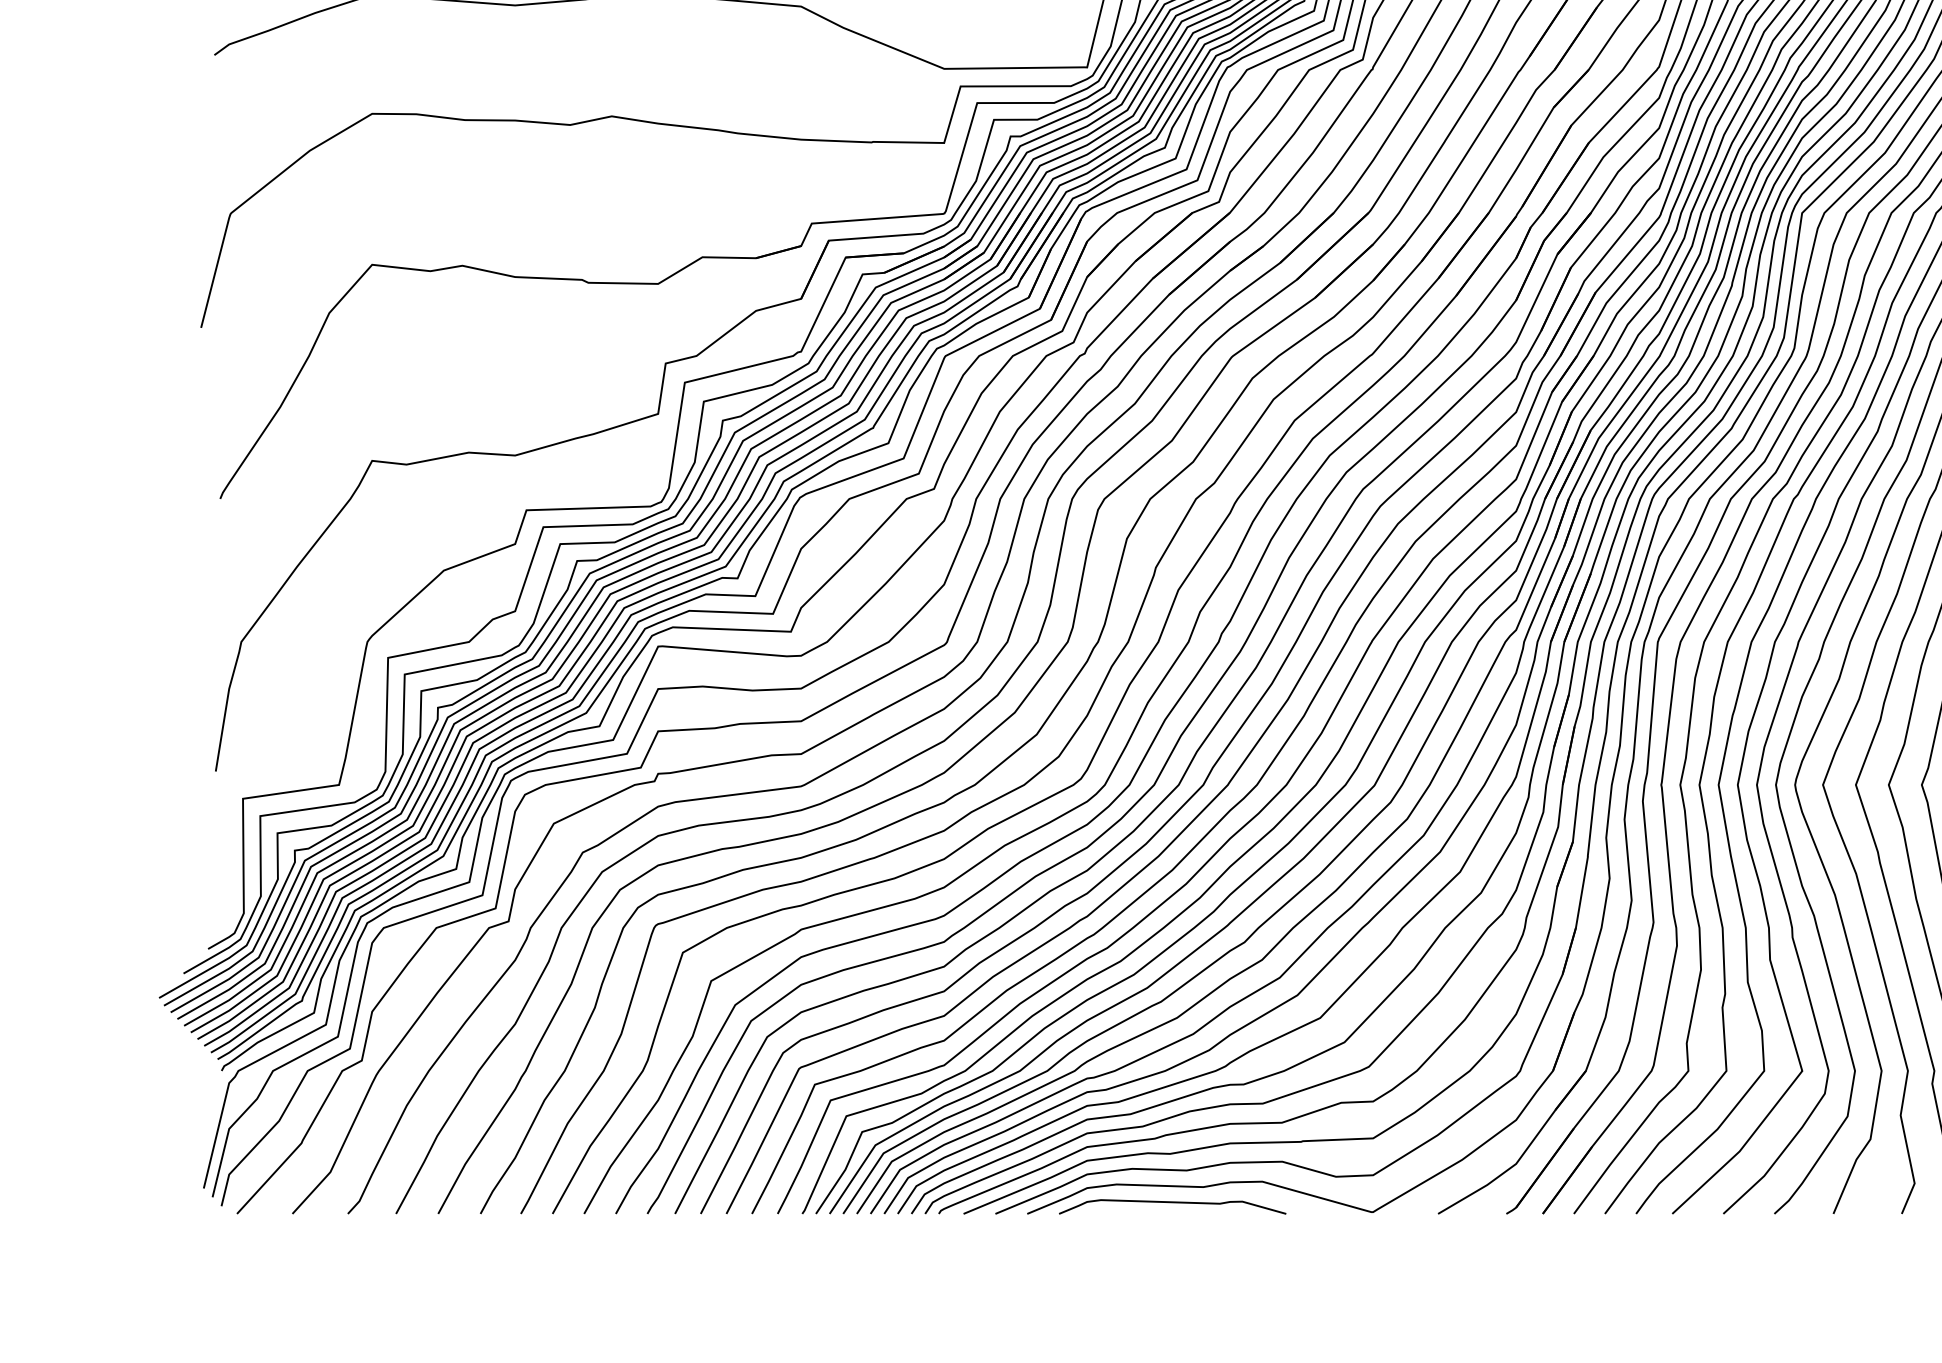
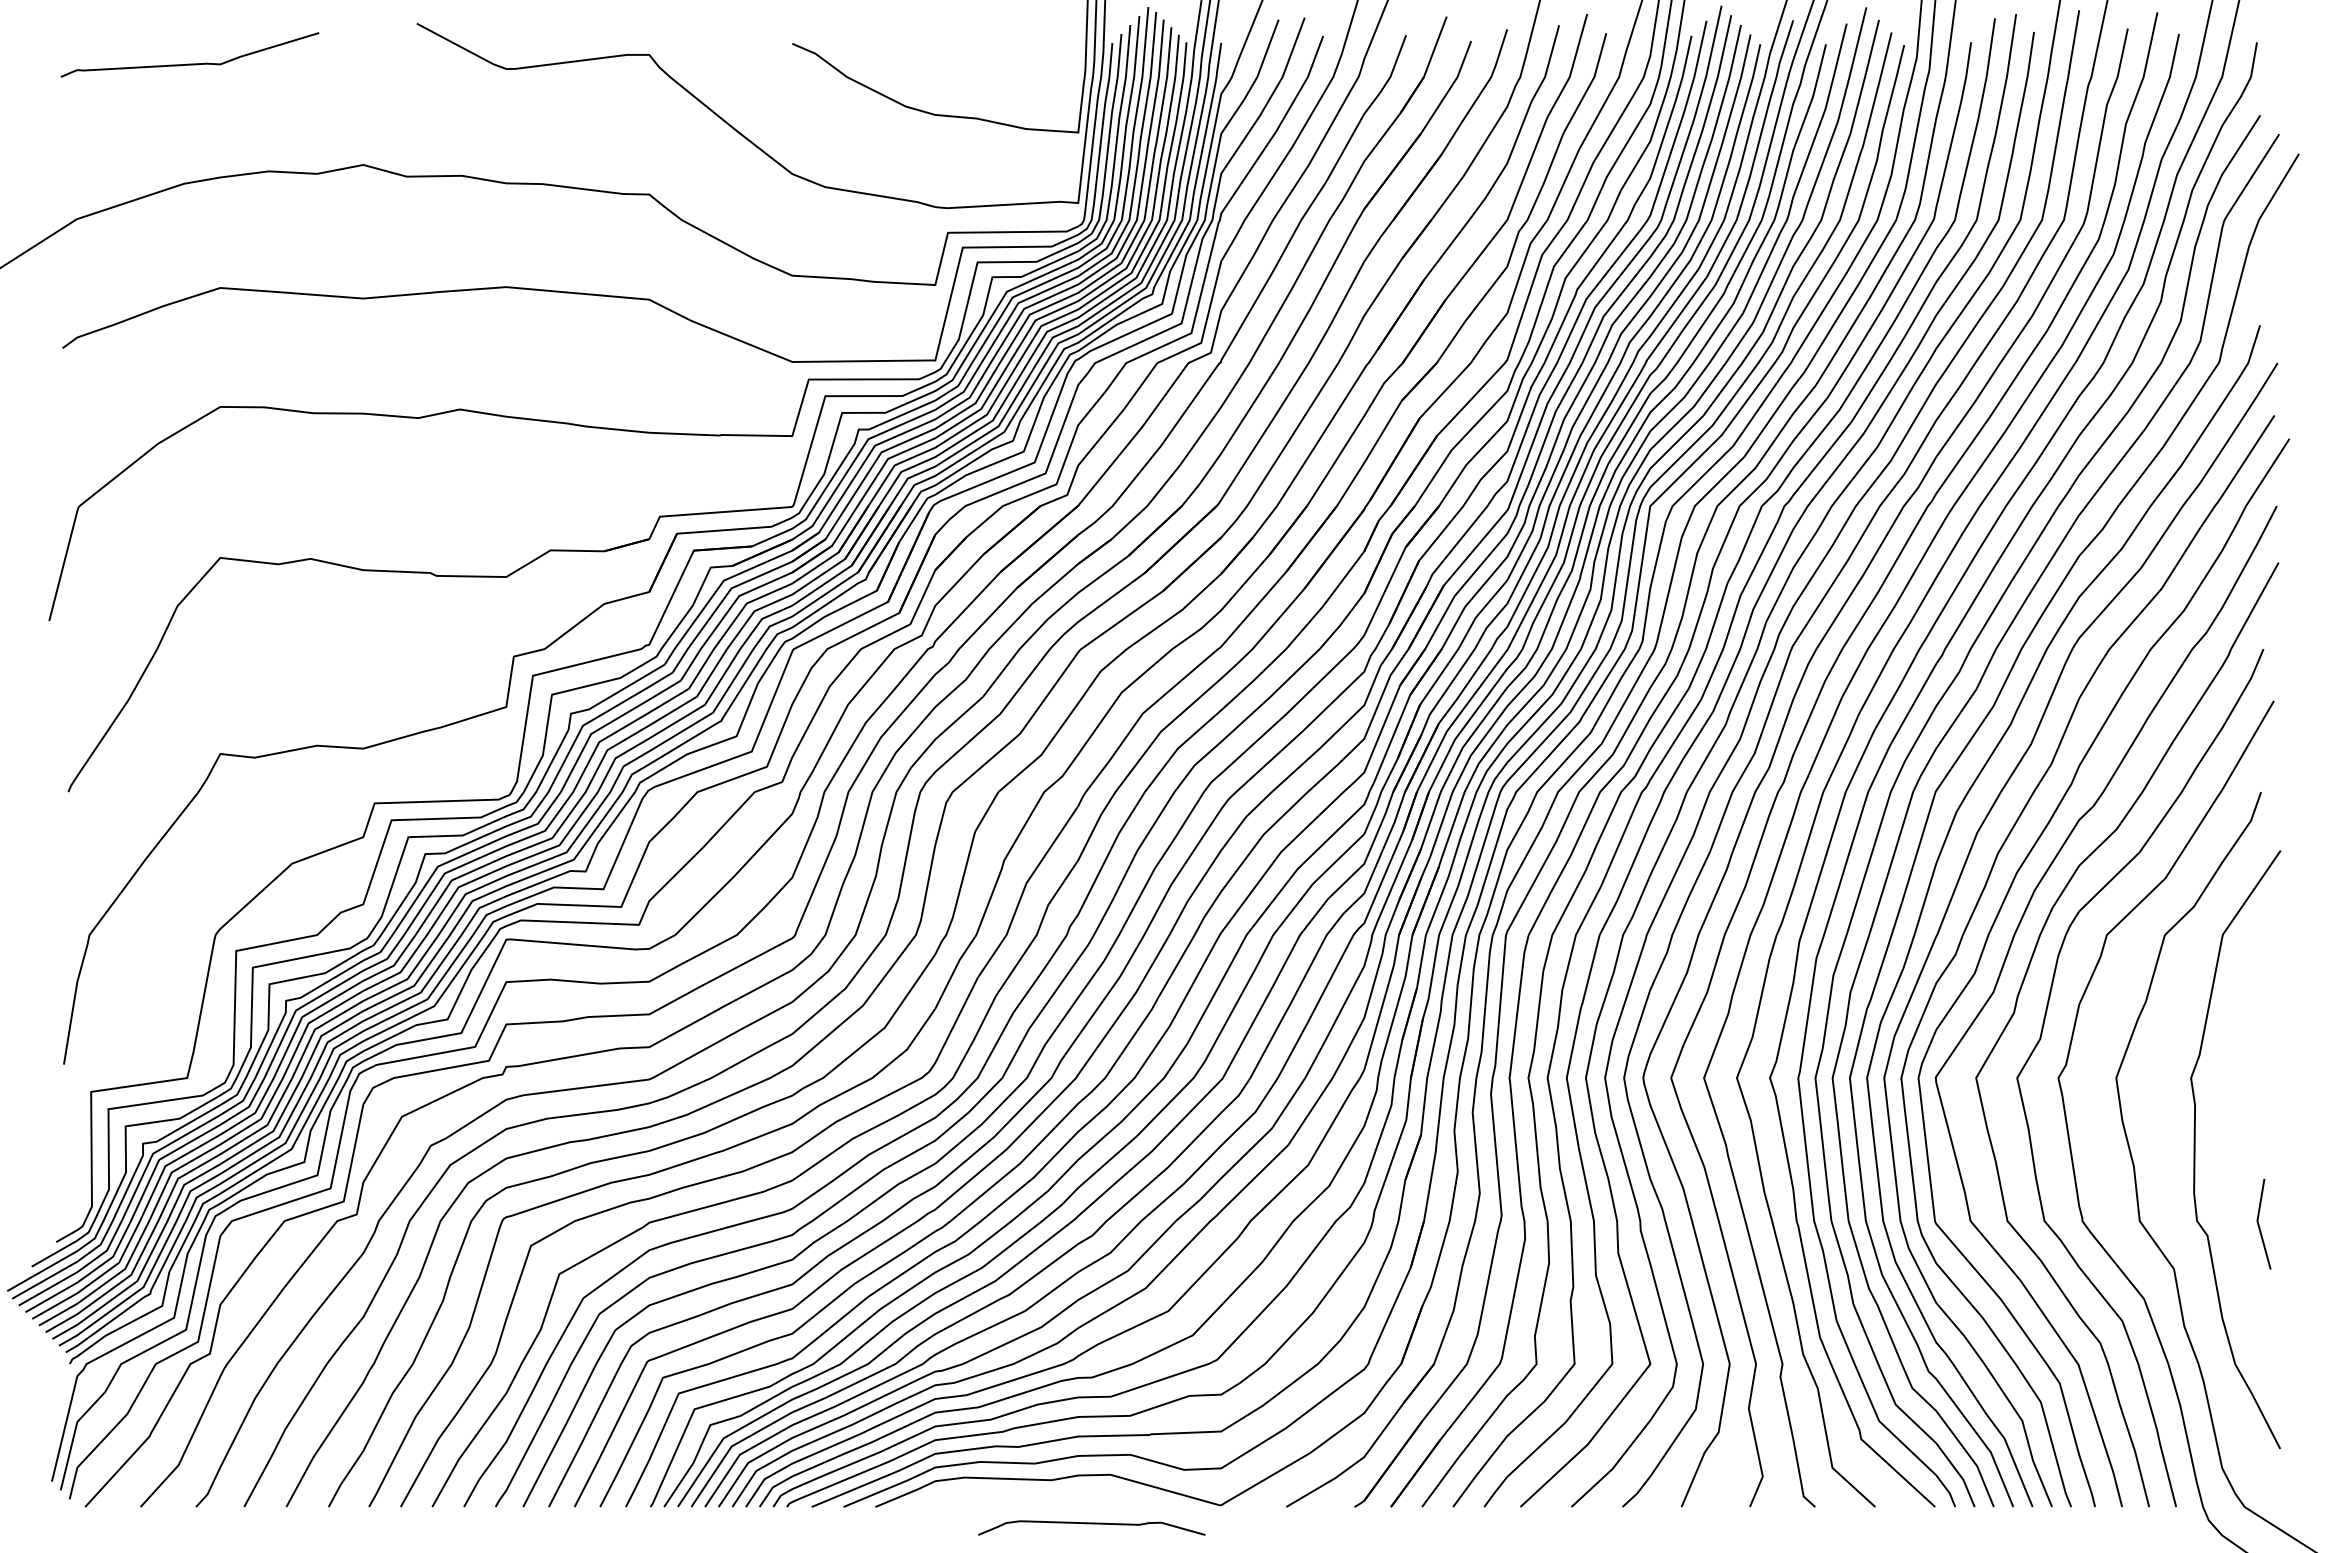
curve: (1172, 1203) -> (1091, 1524), moved

